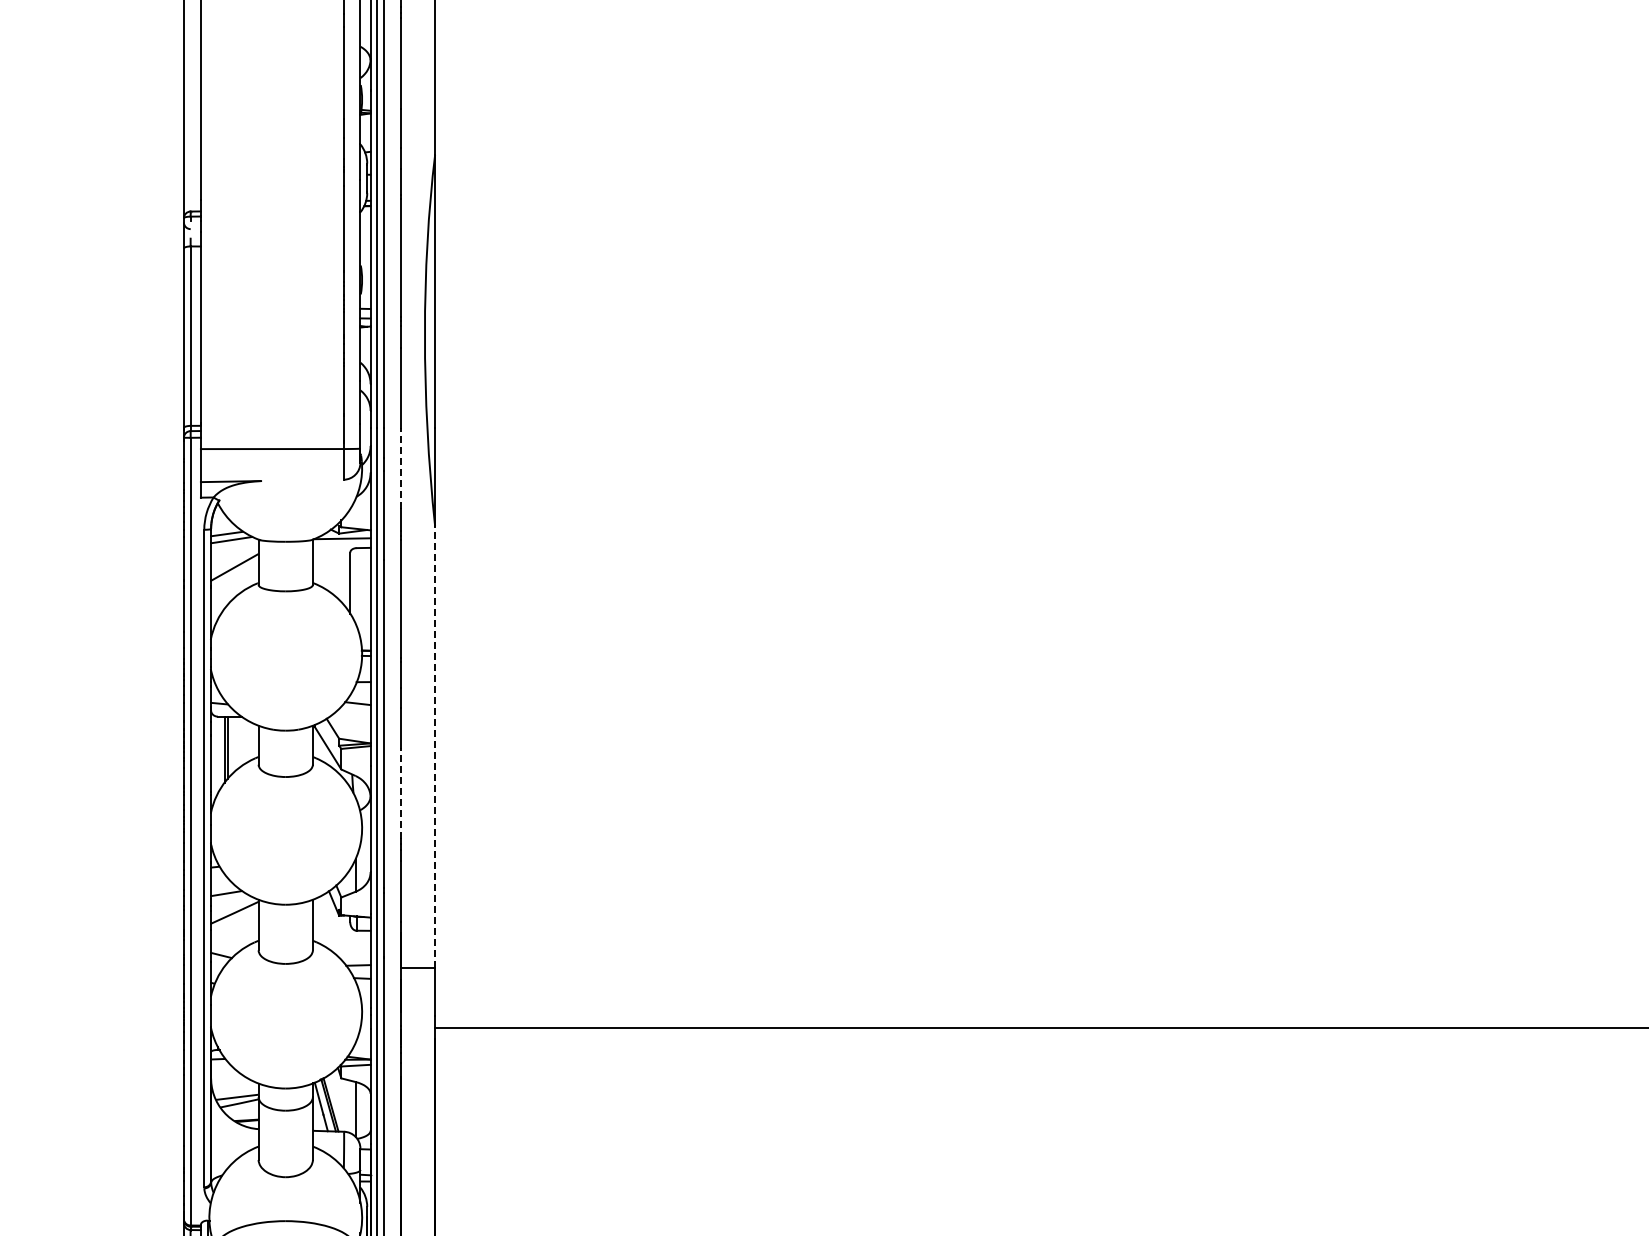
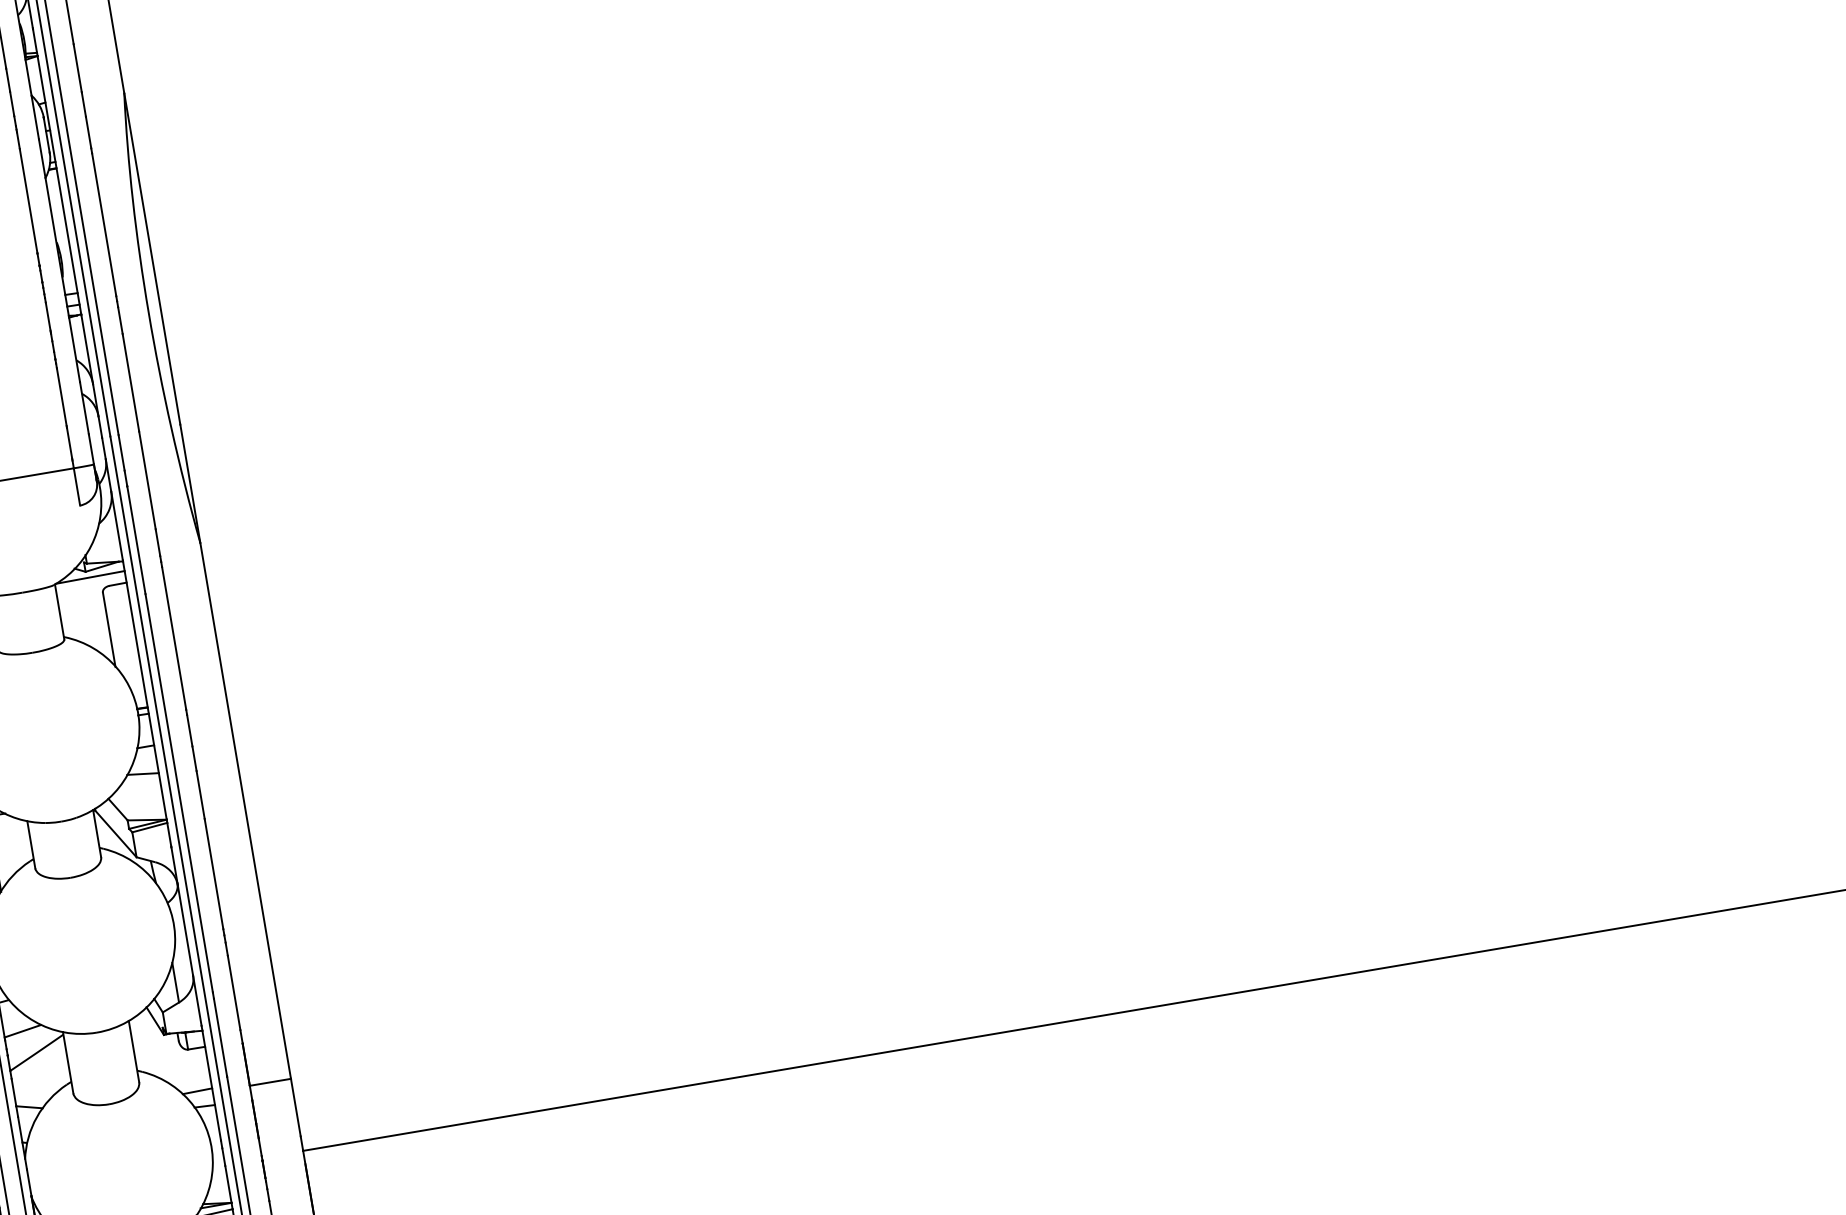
line: (401, 468) -> (147, 480), dashed -> solid
line: (435, 746) -> (245, 810), dashed -> solid
line: (401, 792) -> (214, 872), dashed -> solid

